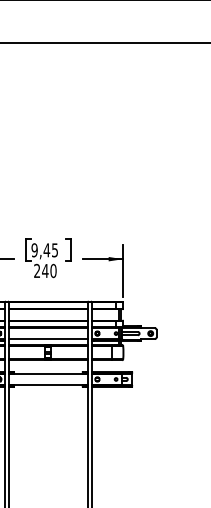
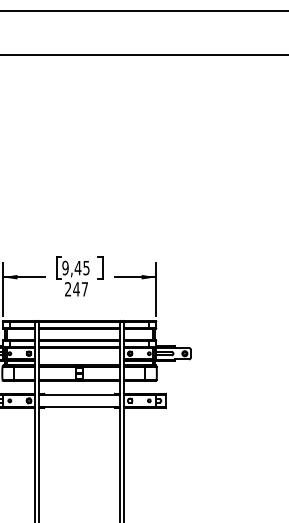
text: (53, 271) -> (84, 289), 240 -> 247
line: (48, 339) -> (79, 359), removed

